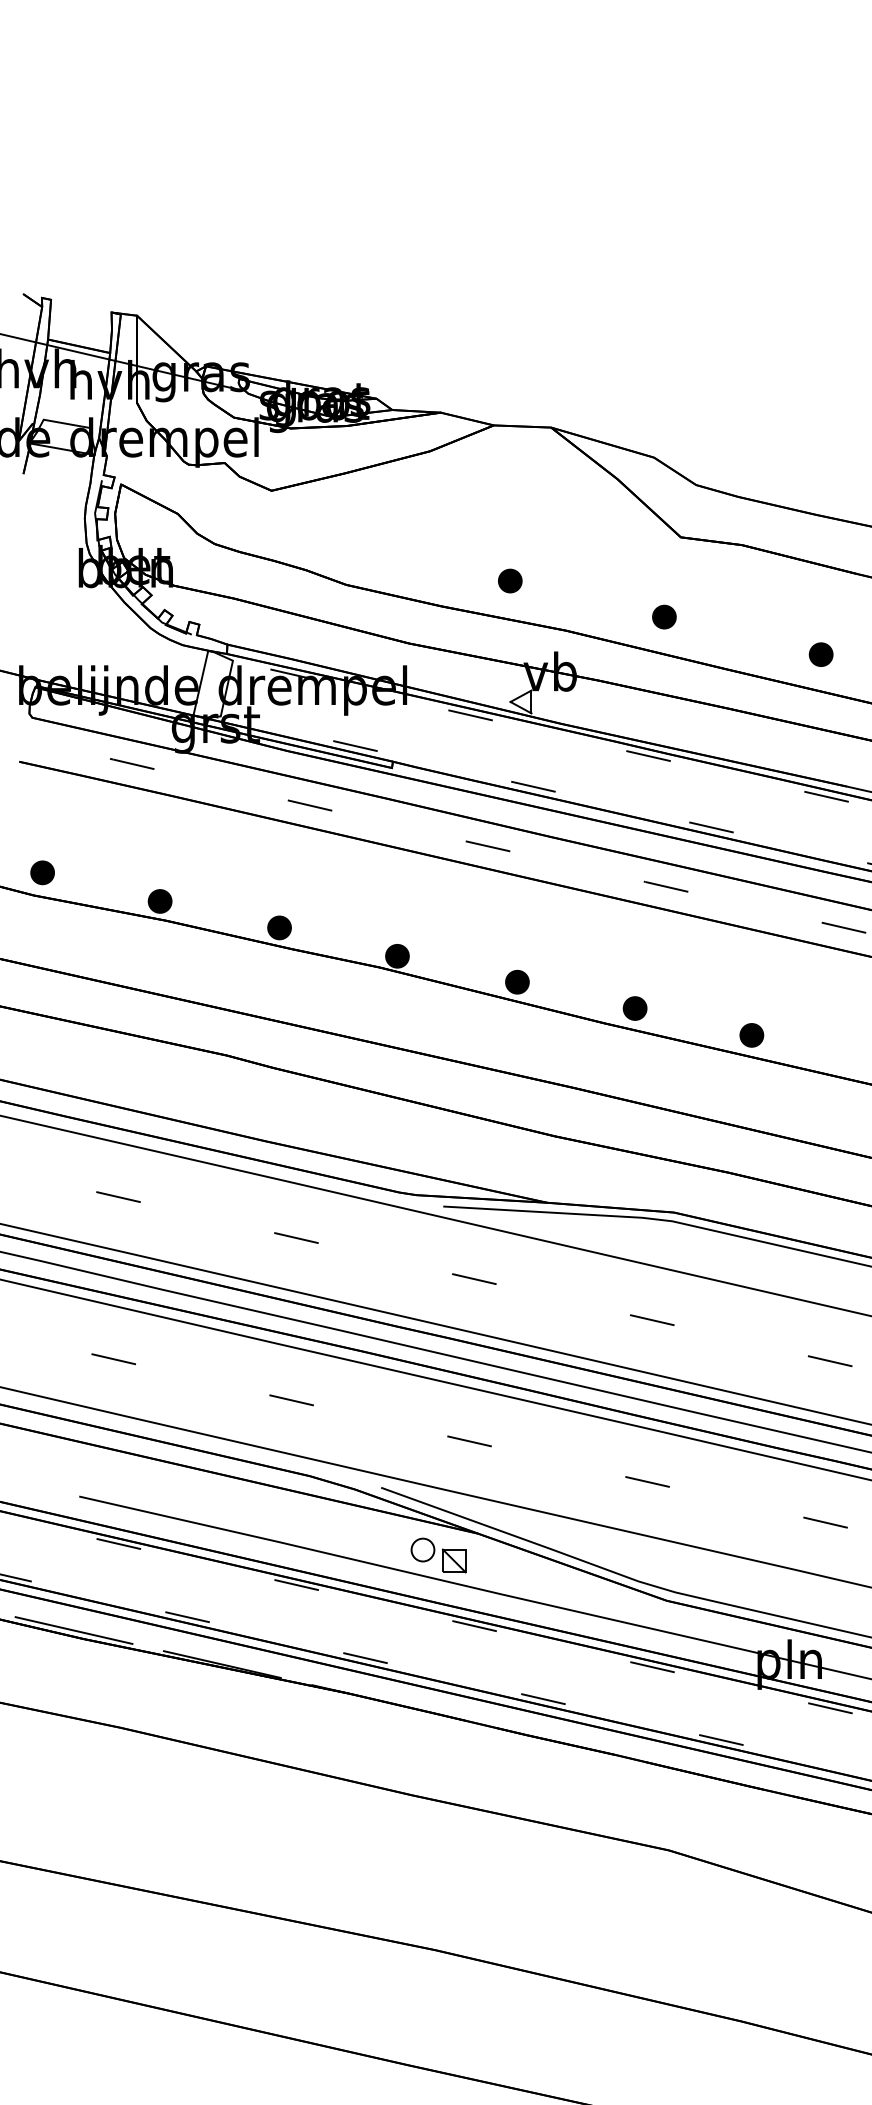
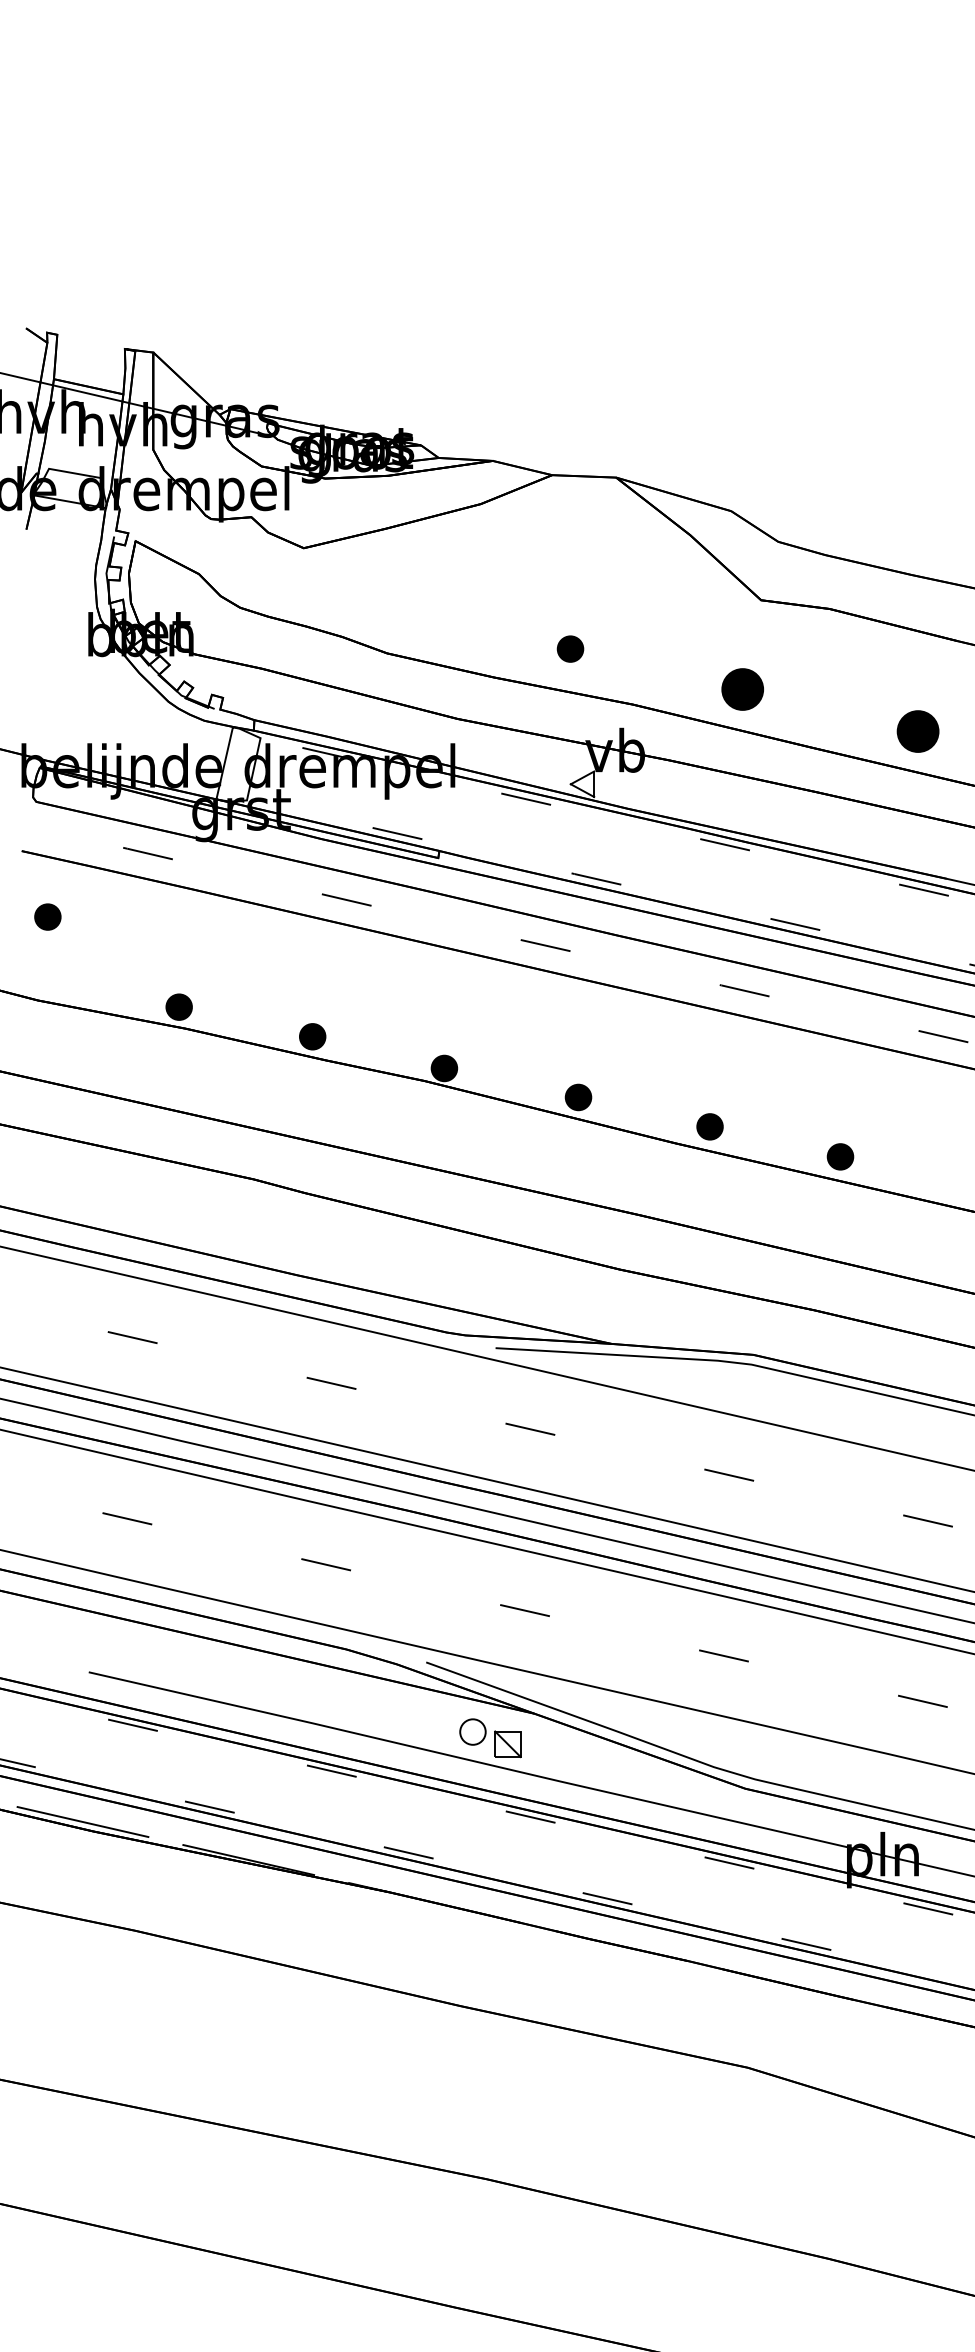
part: (664, 616) -> (742, 688), size x1.6
part: (820, 654) -> (917, 731), size x1.6
part: (42, 872) -> (47, 916), moved

